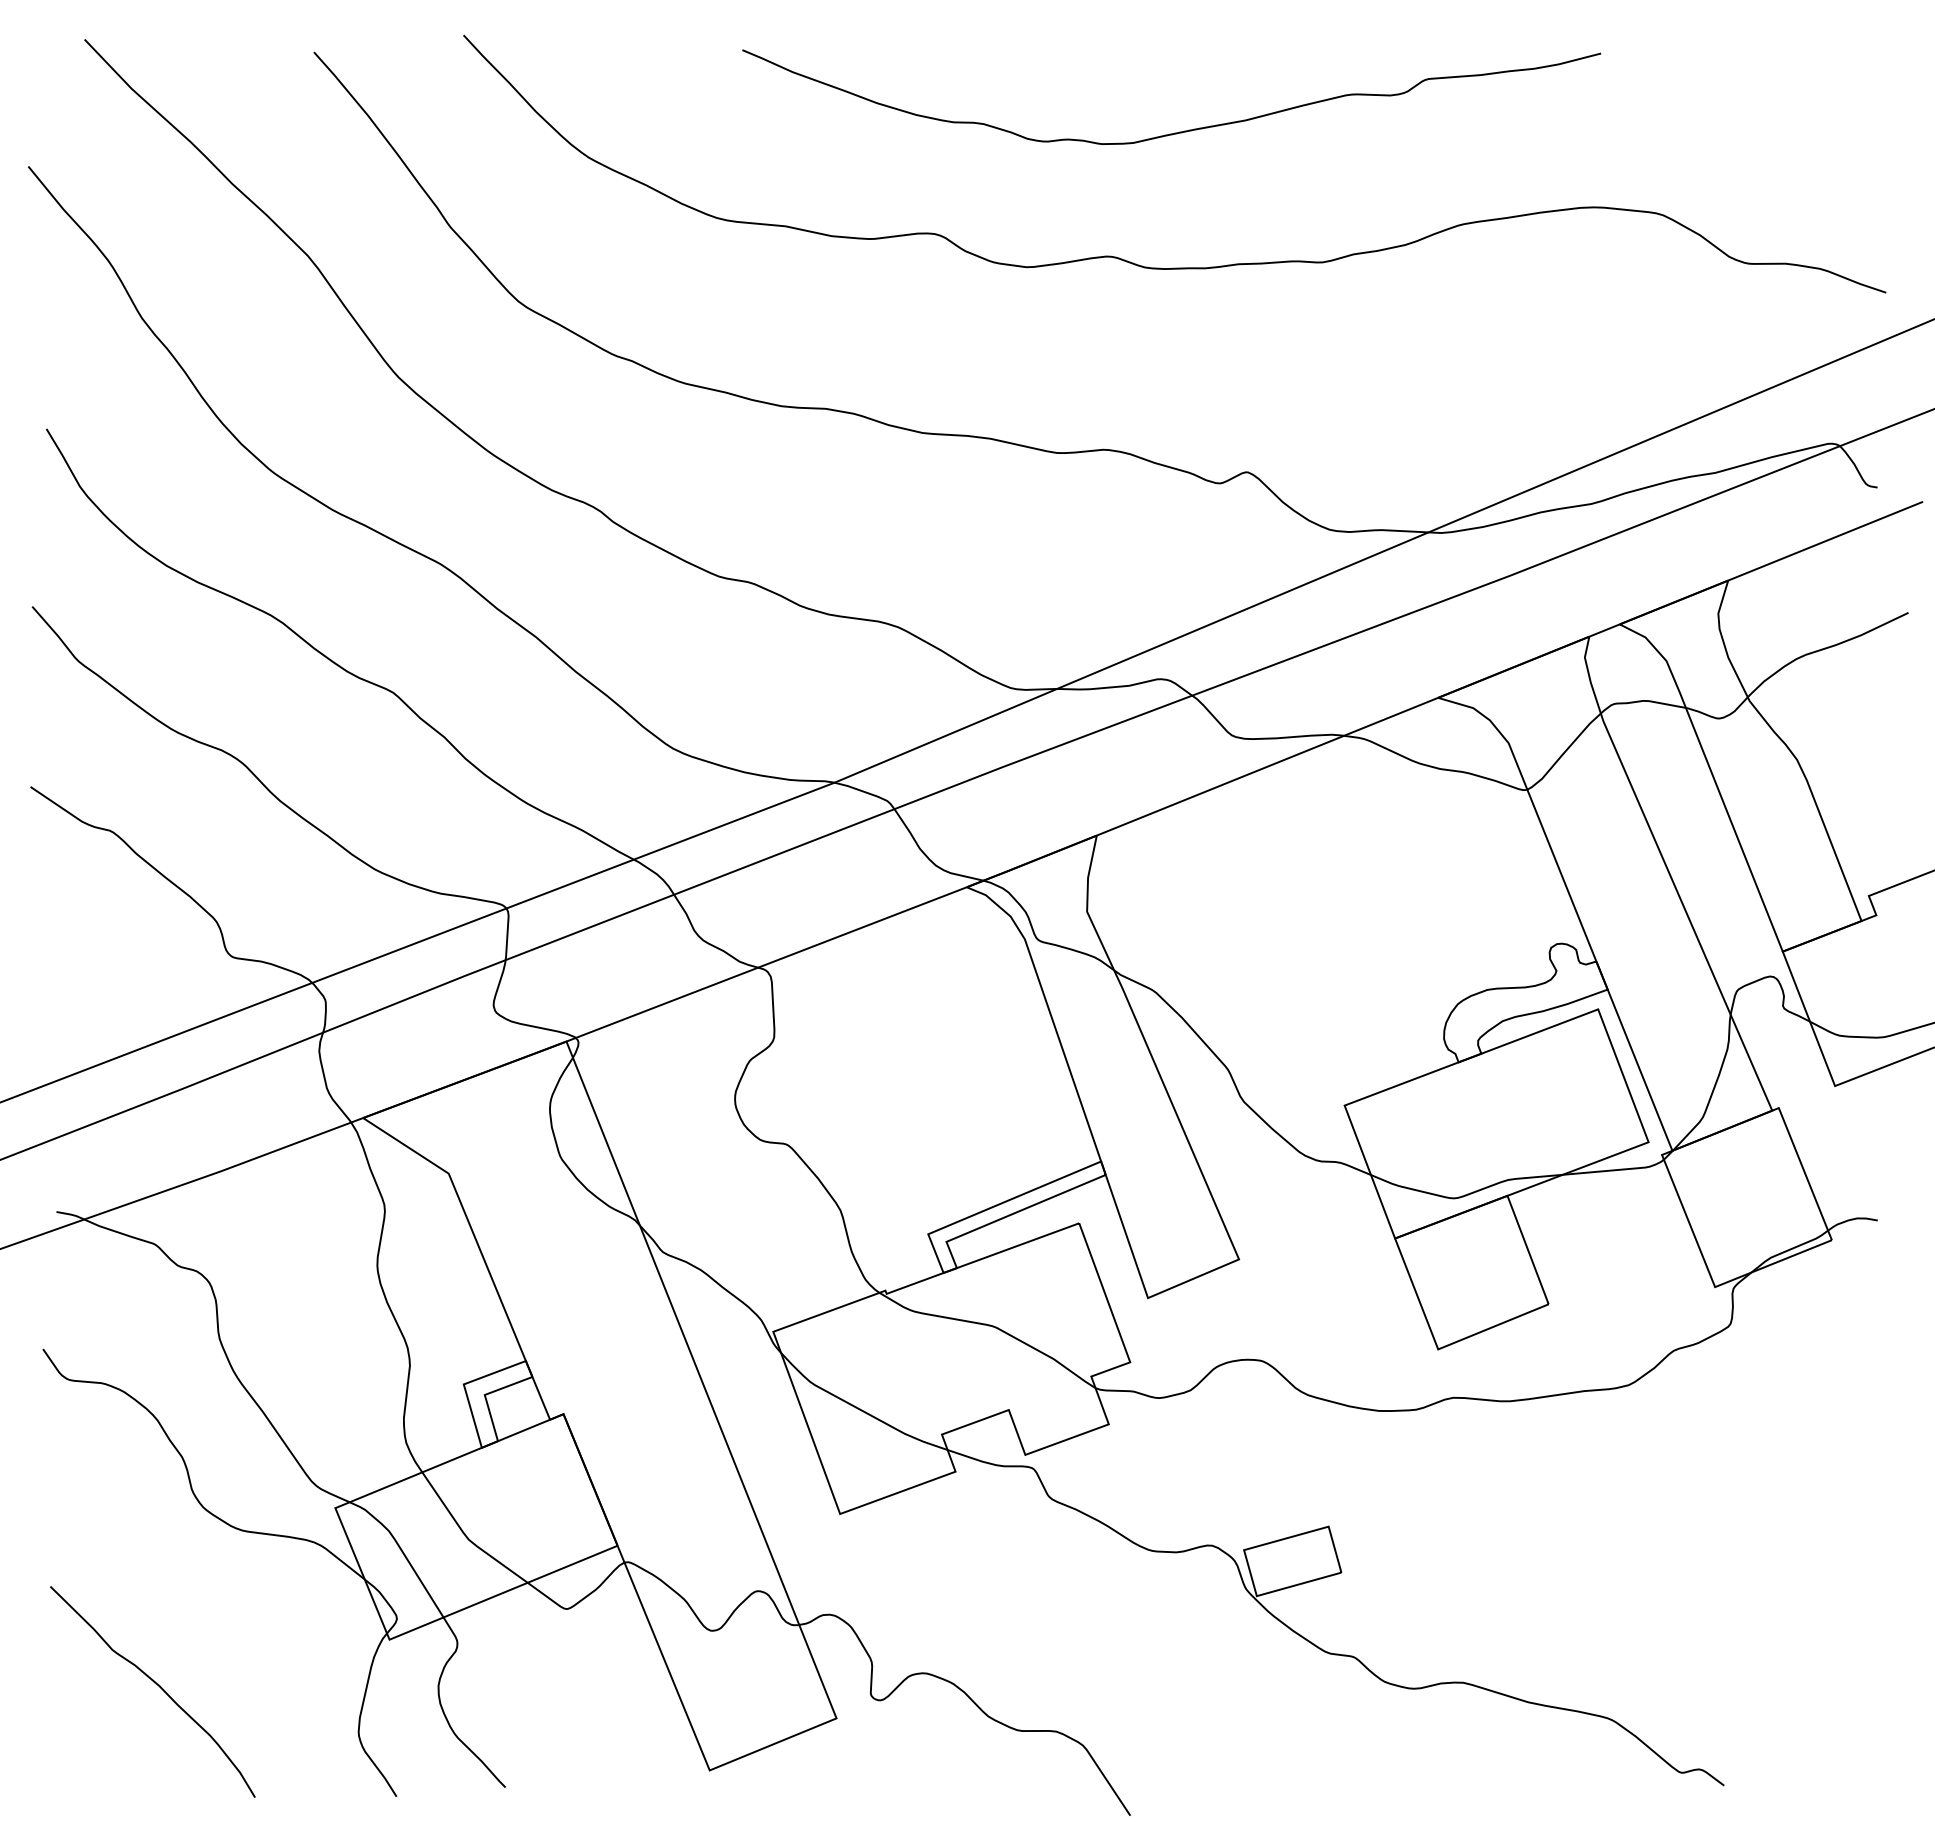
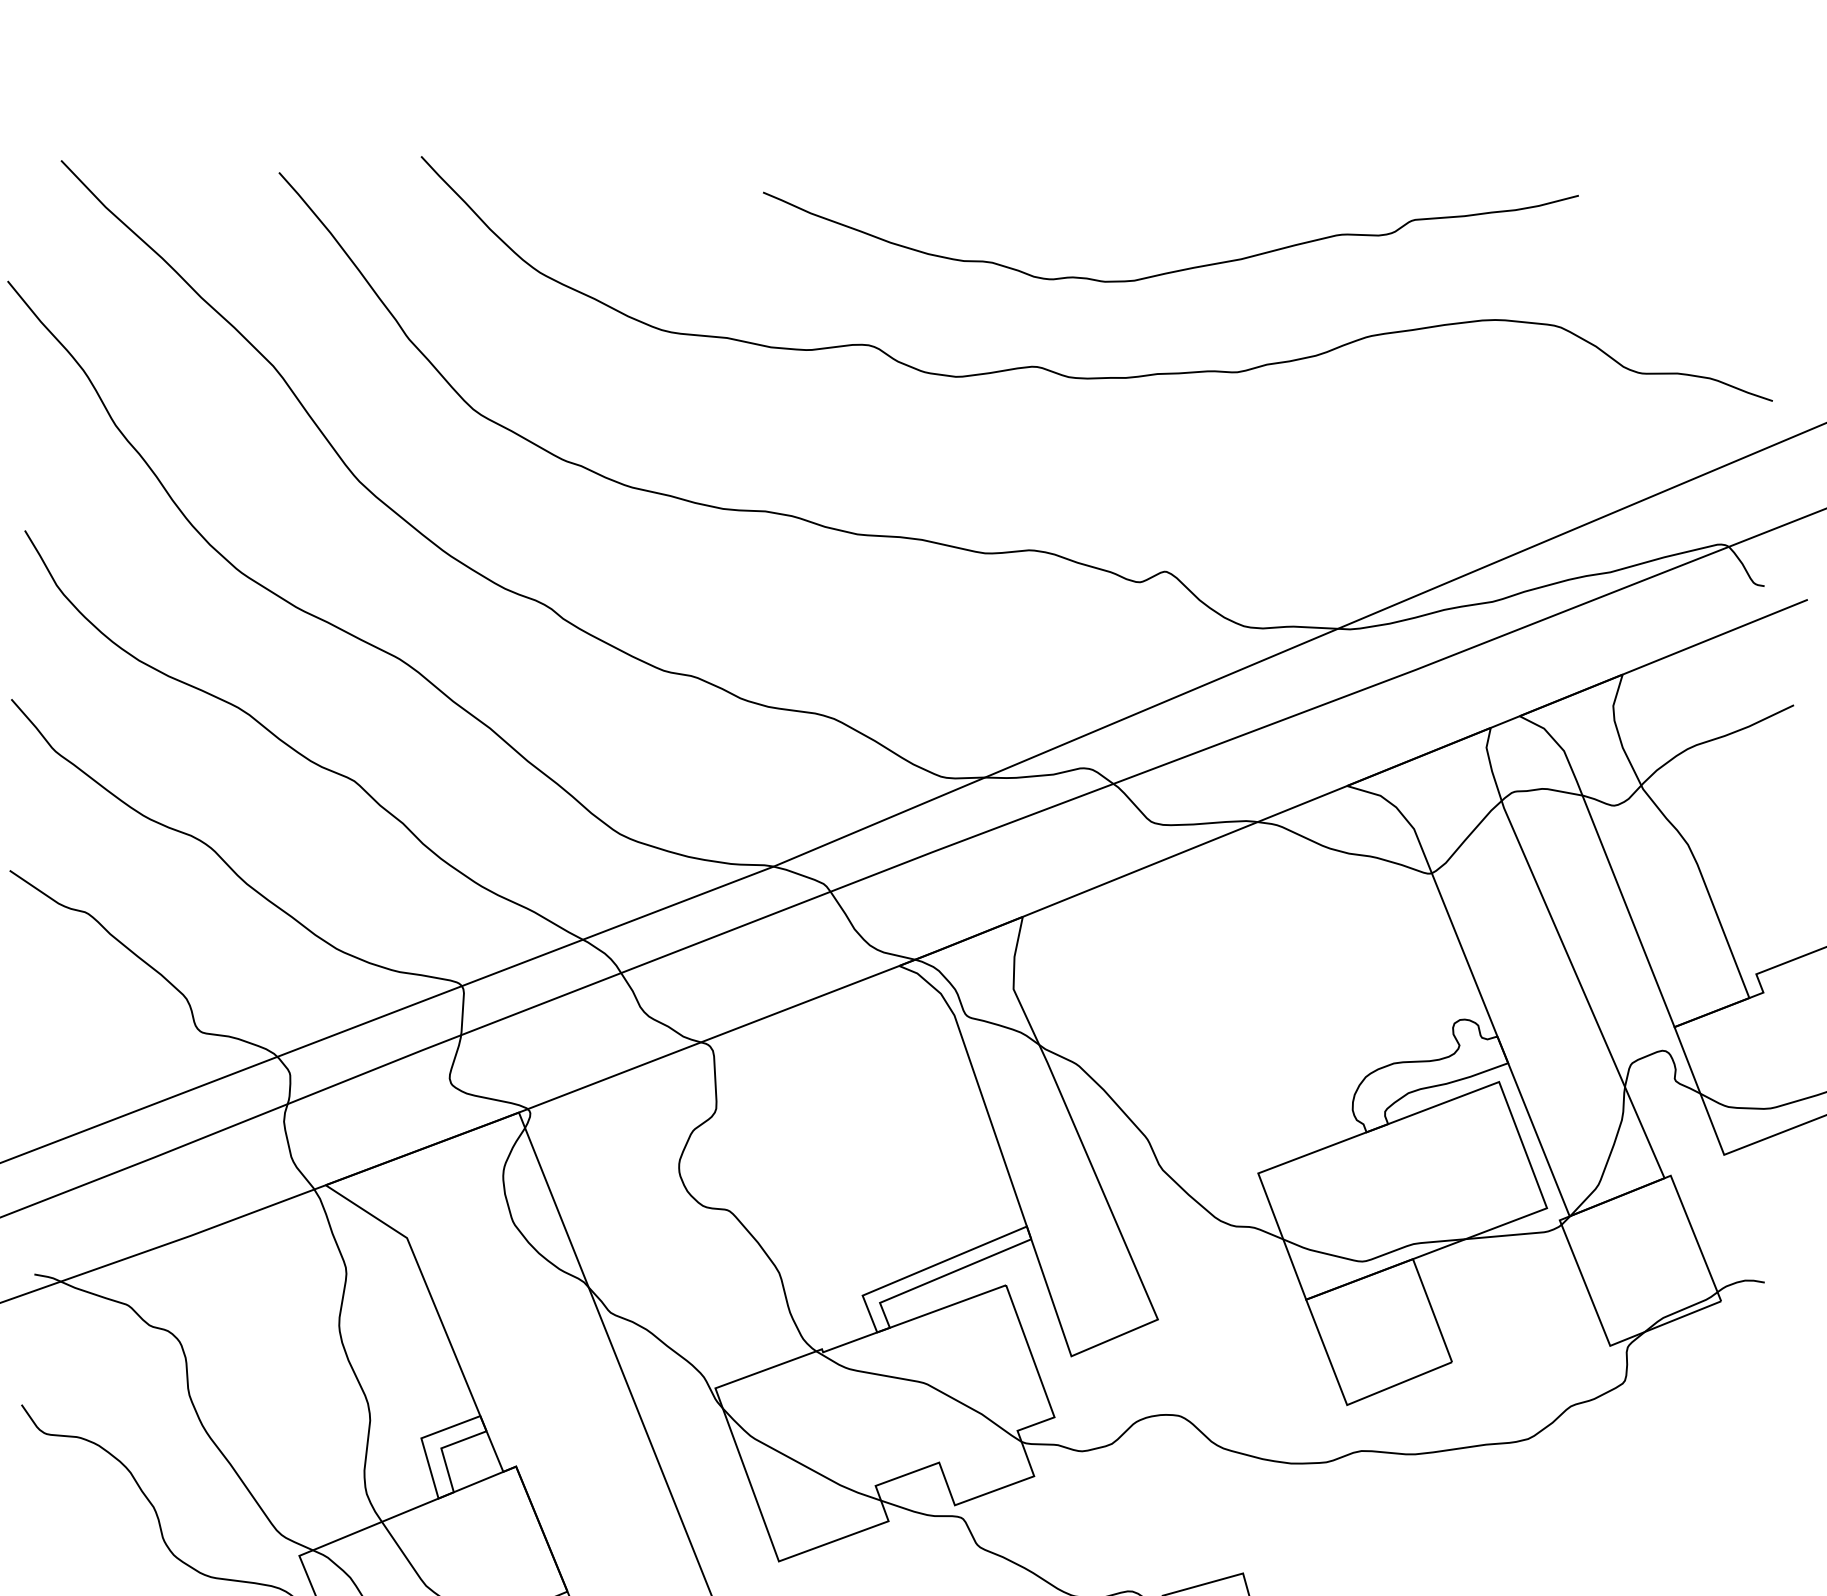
curve: (1179, 131) -> (1178, 269), moved

